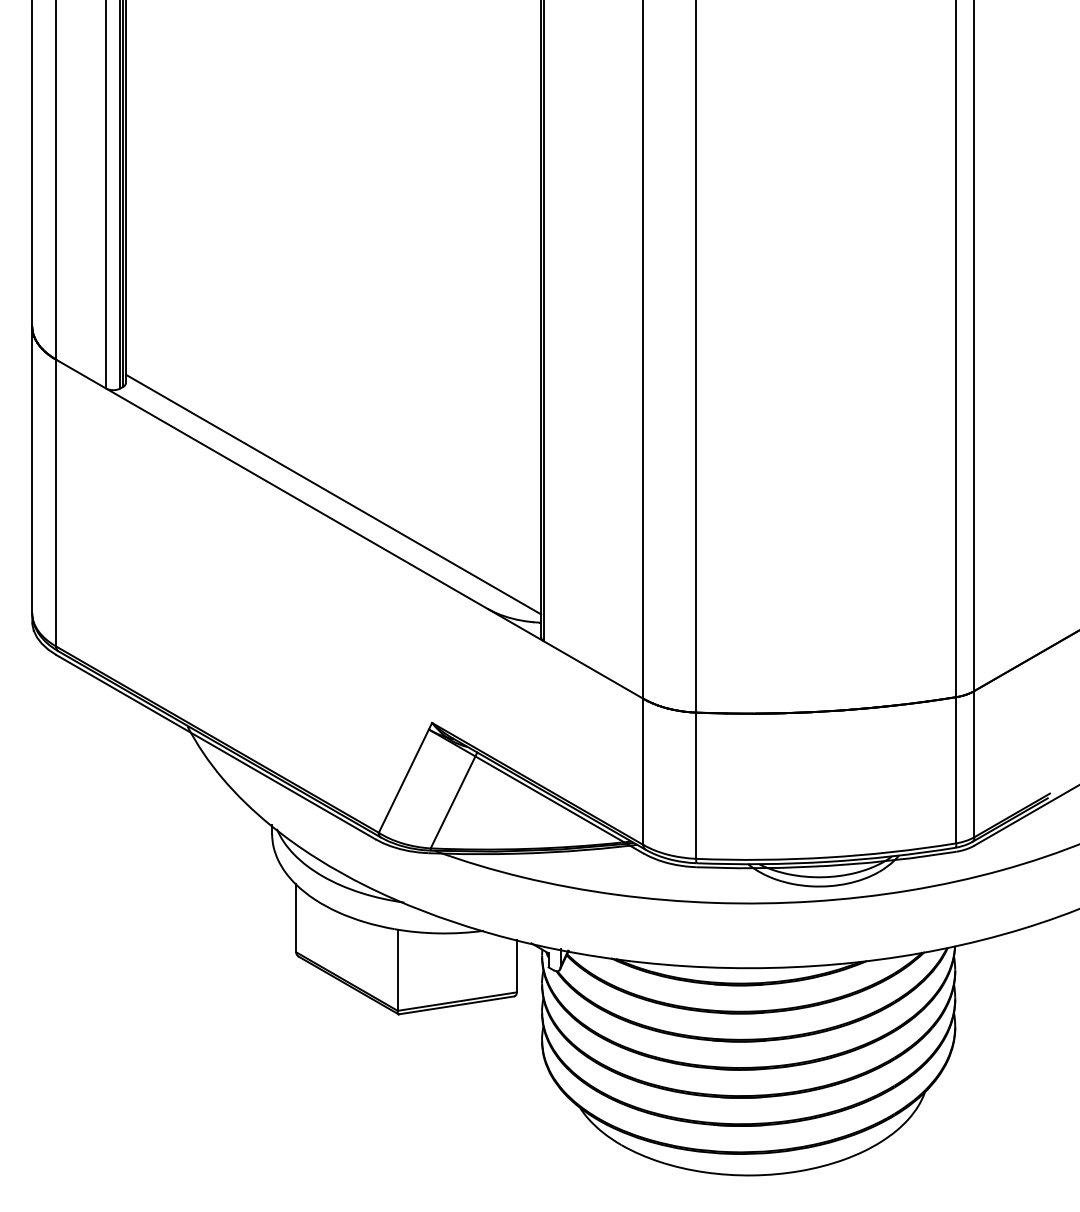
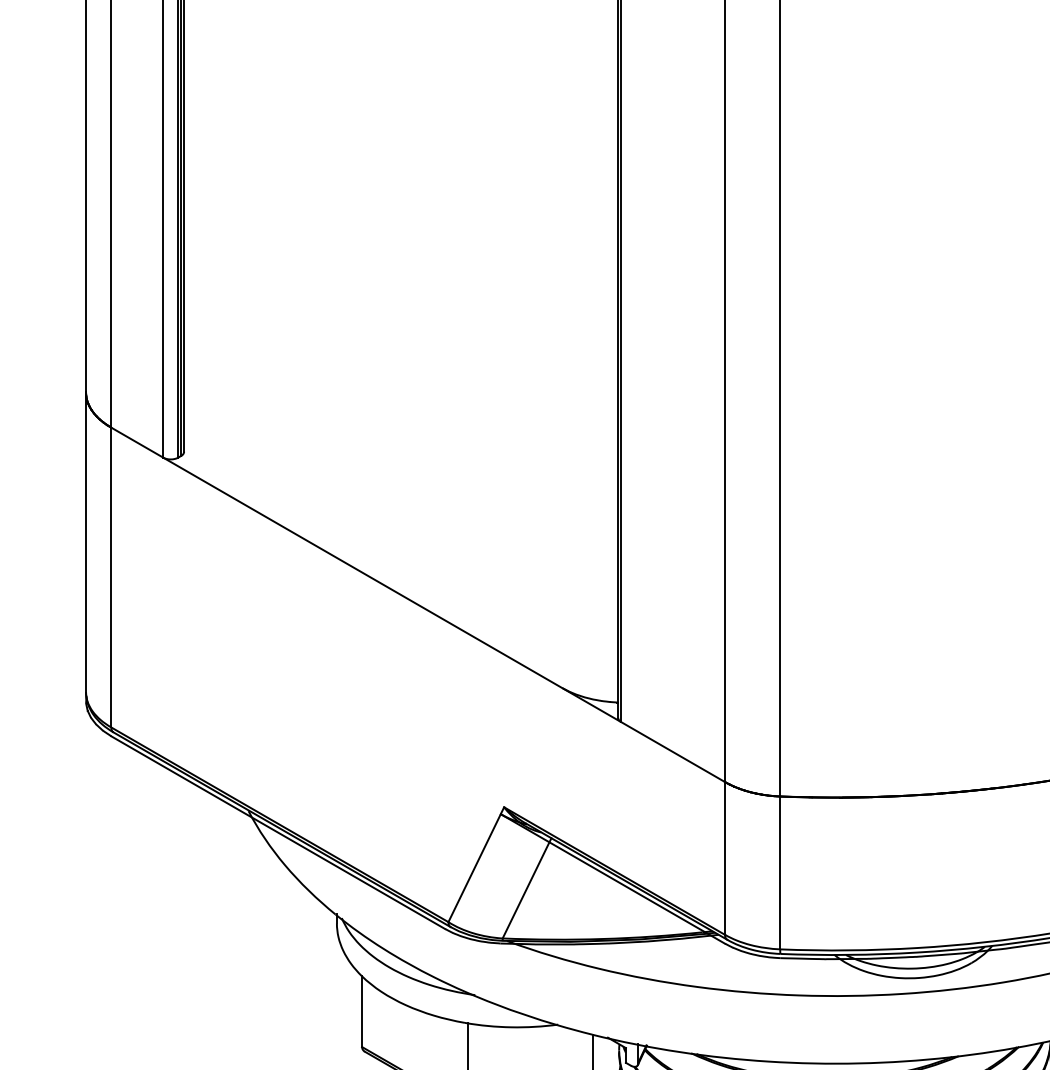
line: (333, 494) -> (401, 568), removed

